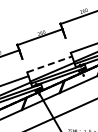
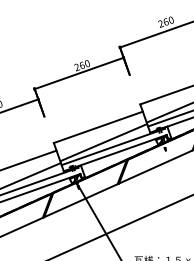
line: (49, 64) -> (97, 127), dashed -> solid

